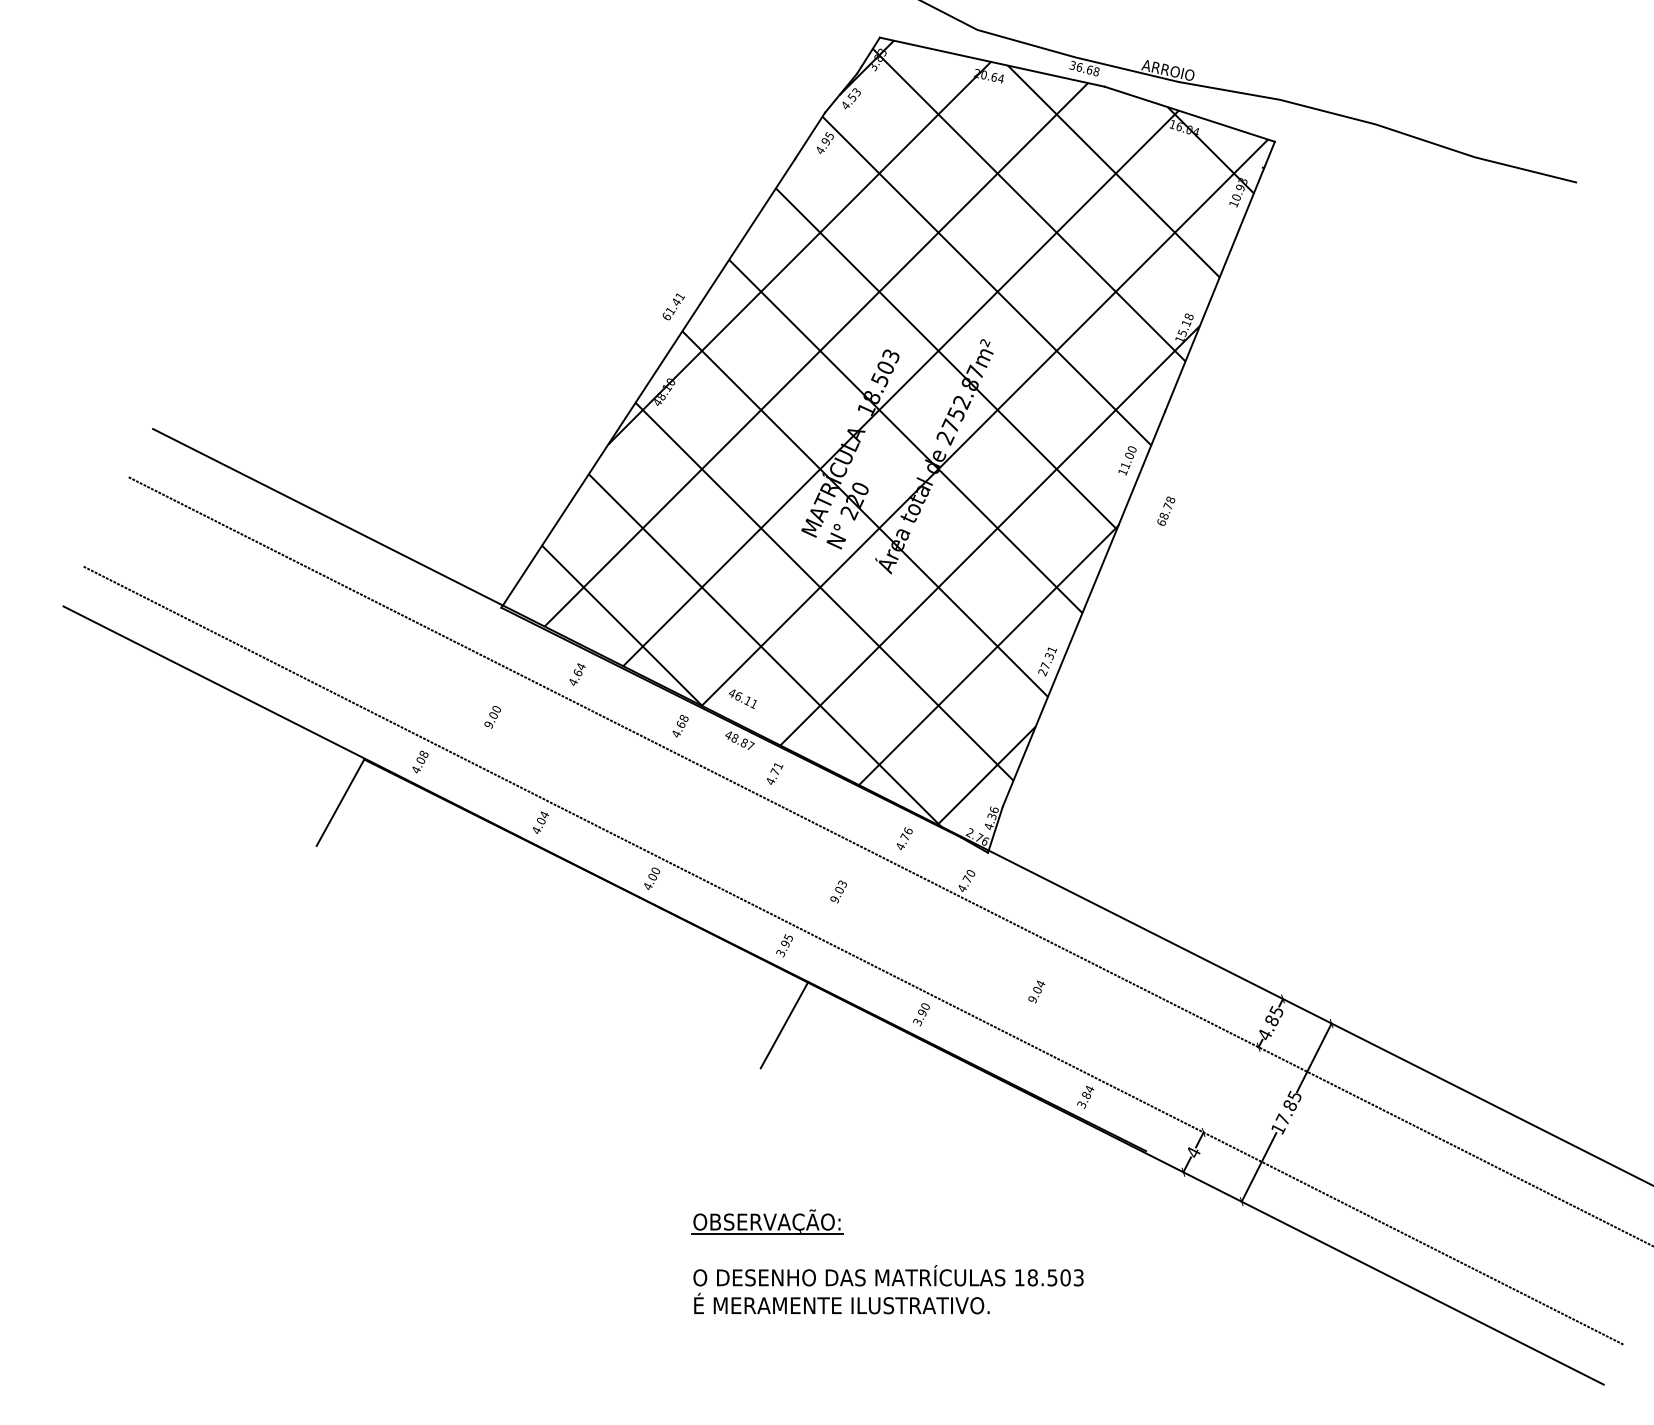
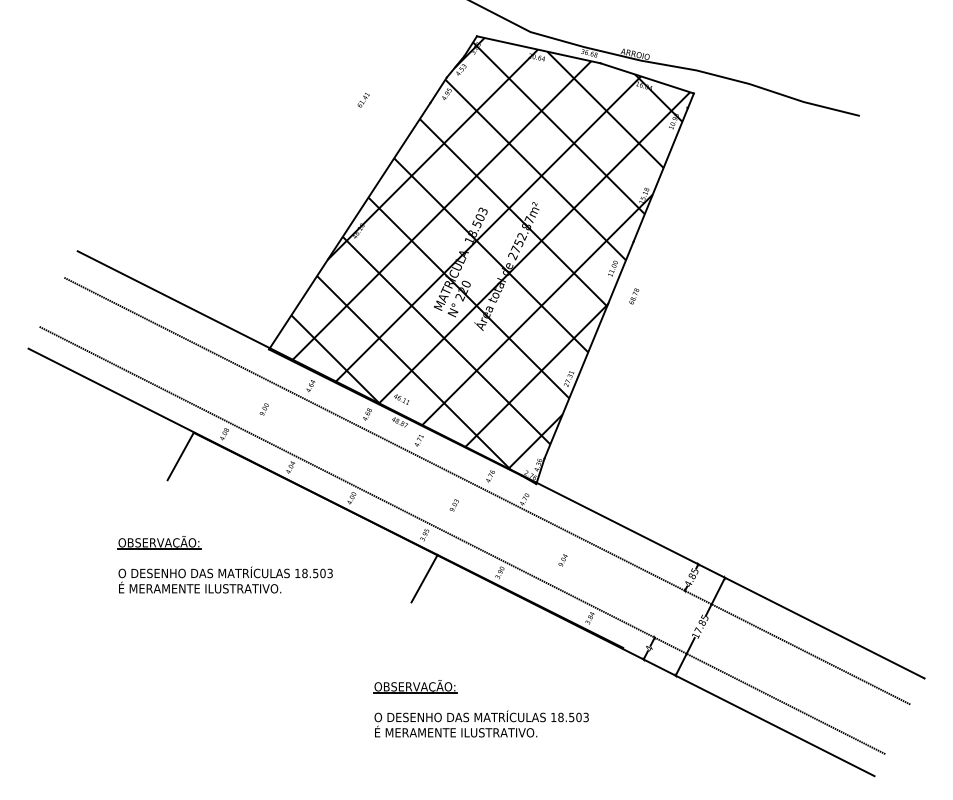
text: (673, 307) -> (363, 100), moved
part: (420, 999) -> (224, 564), added

